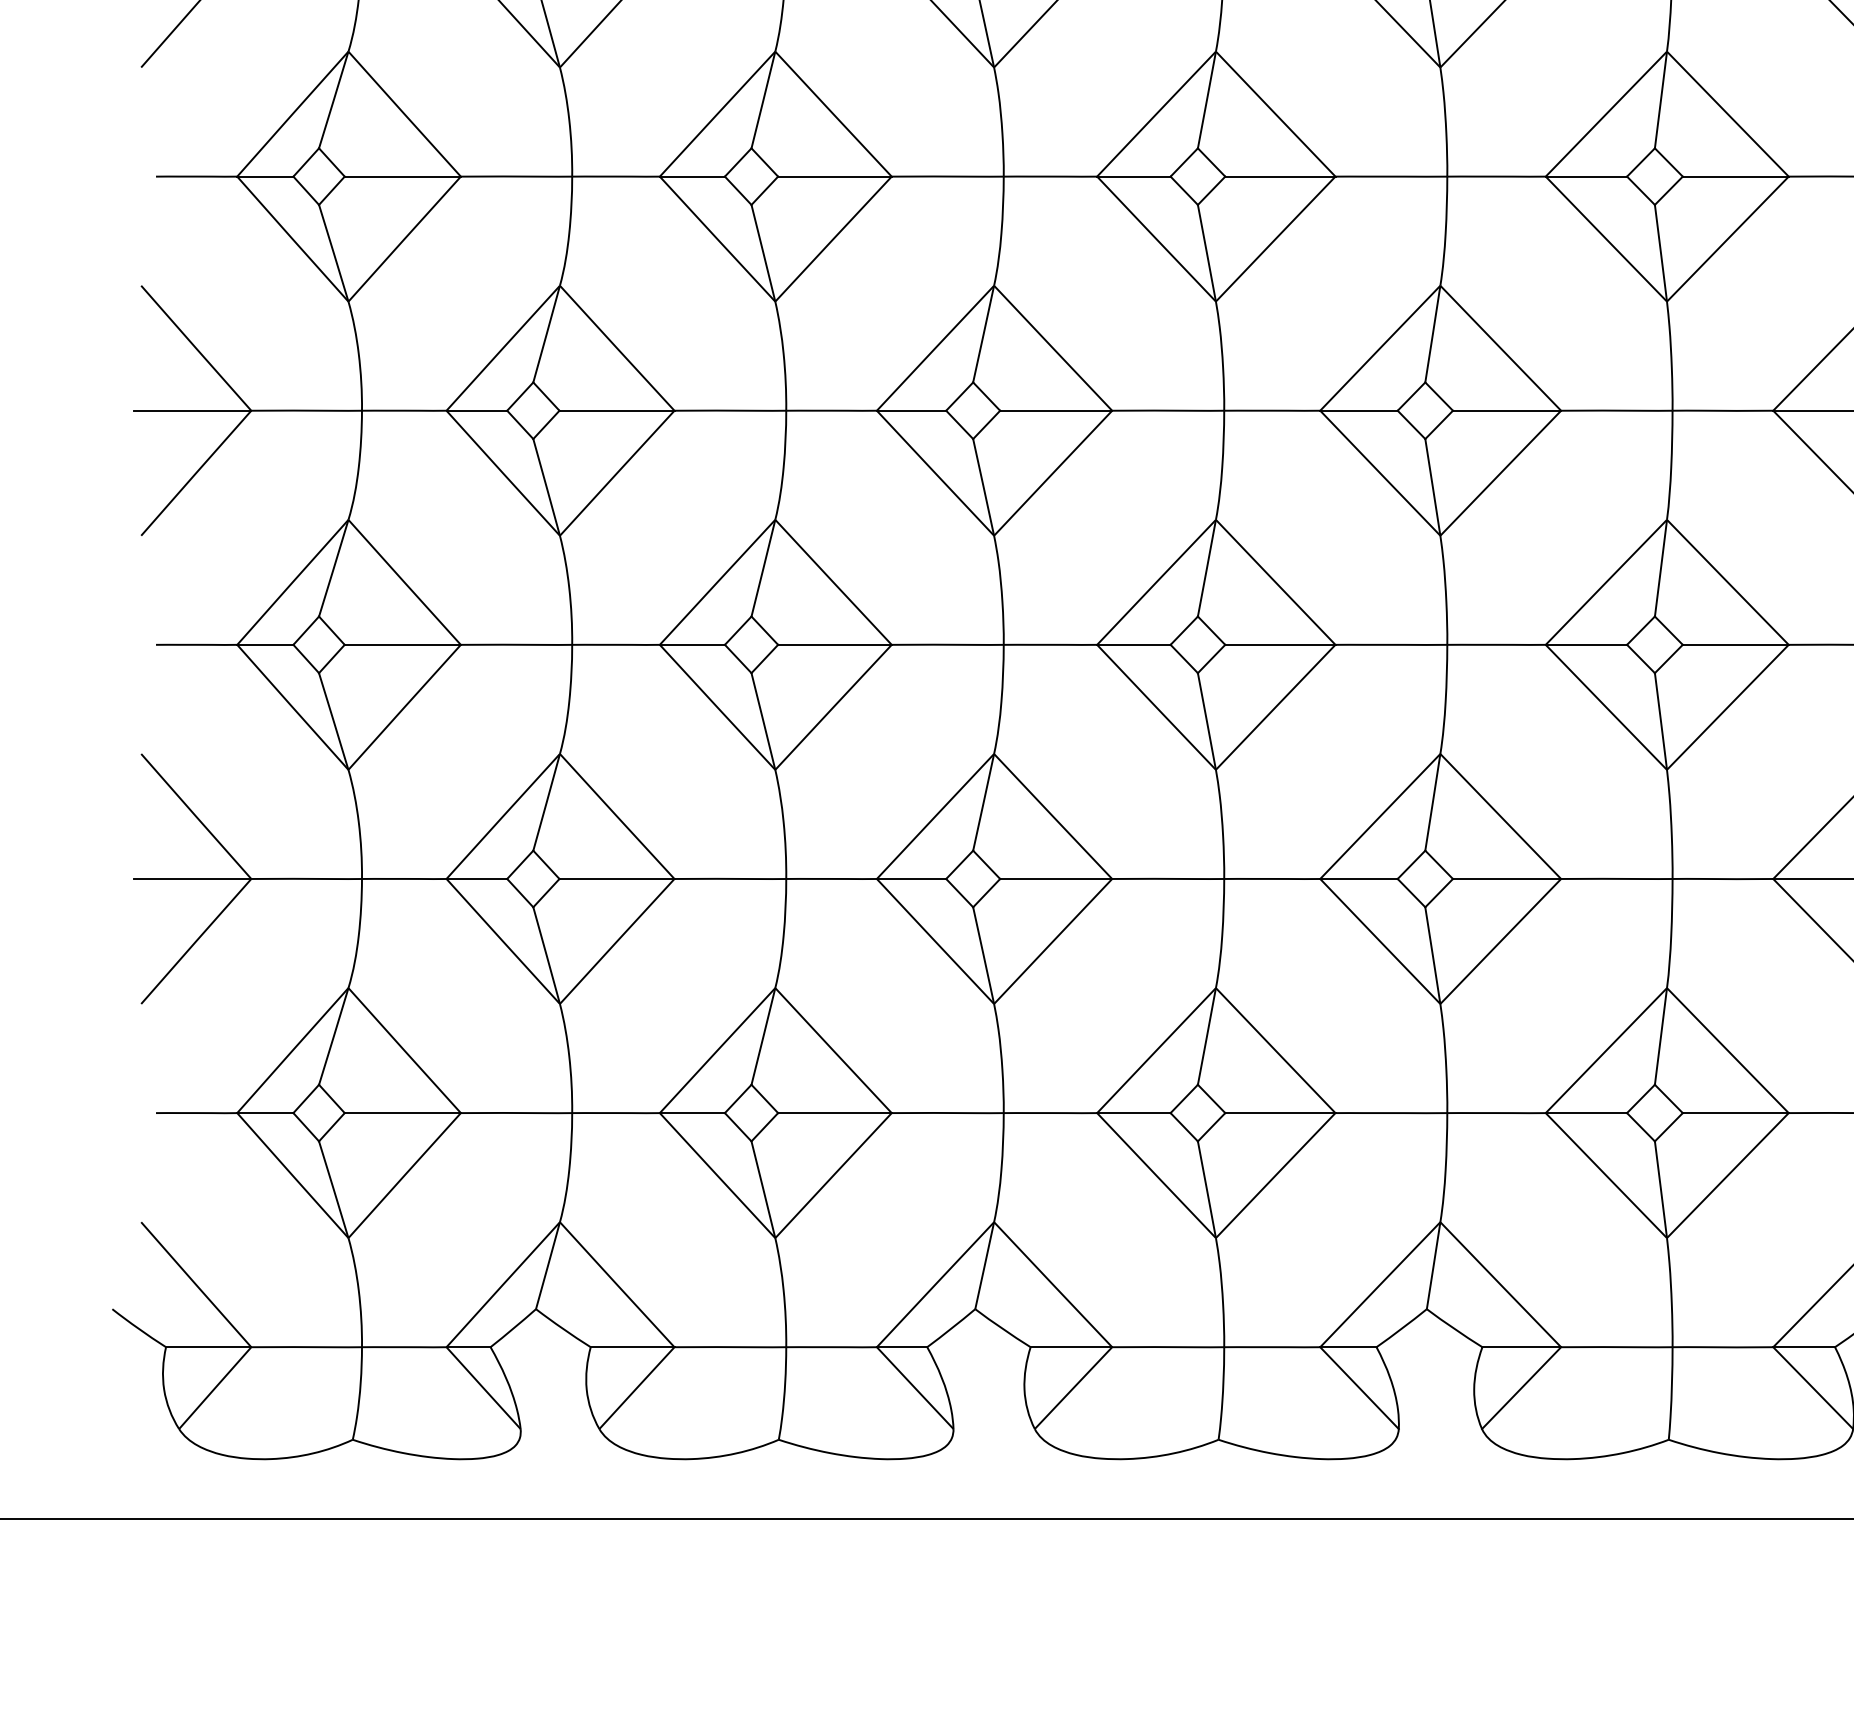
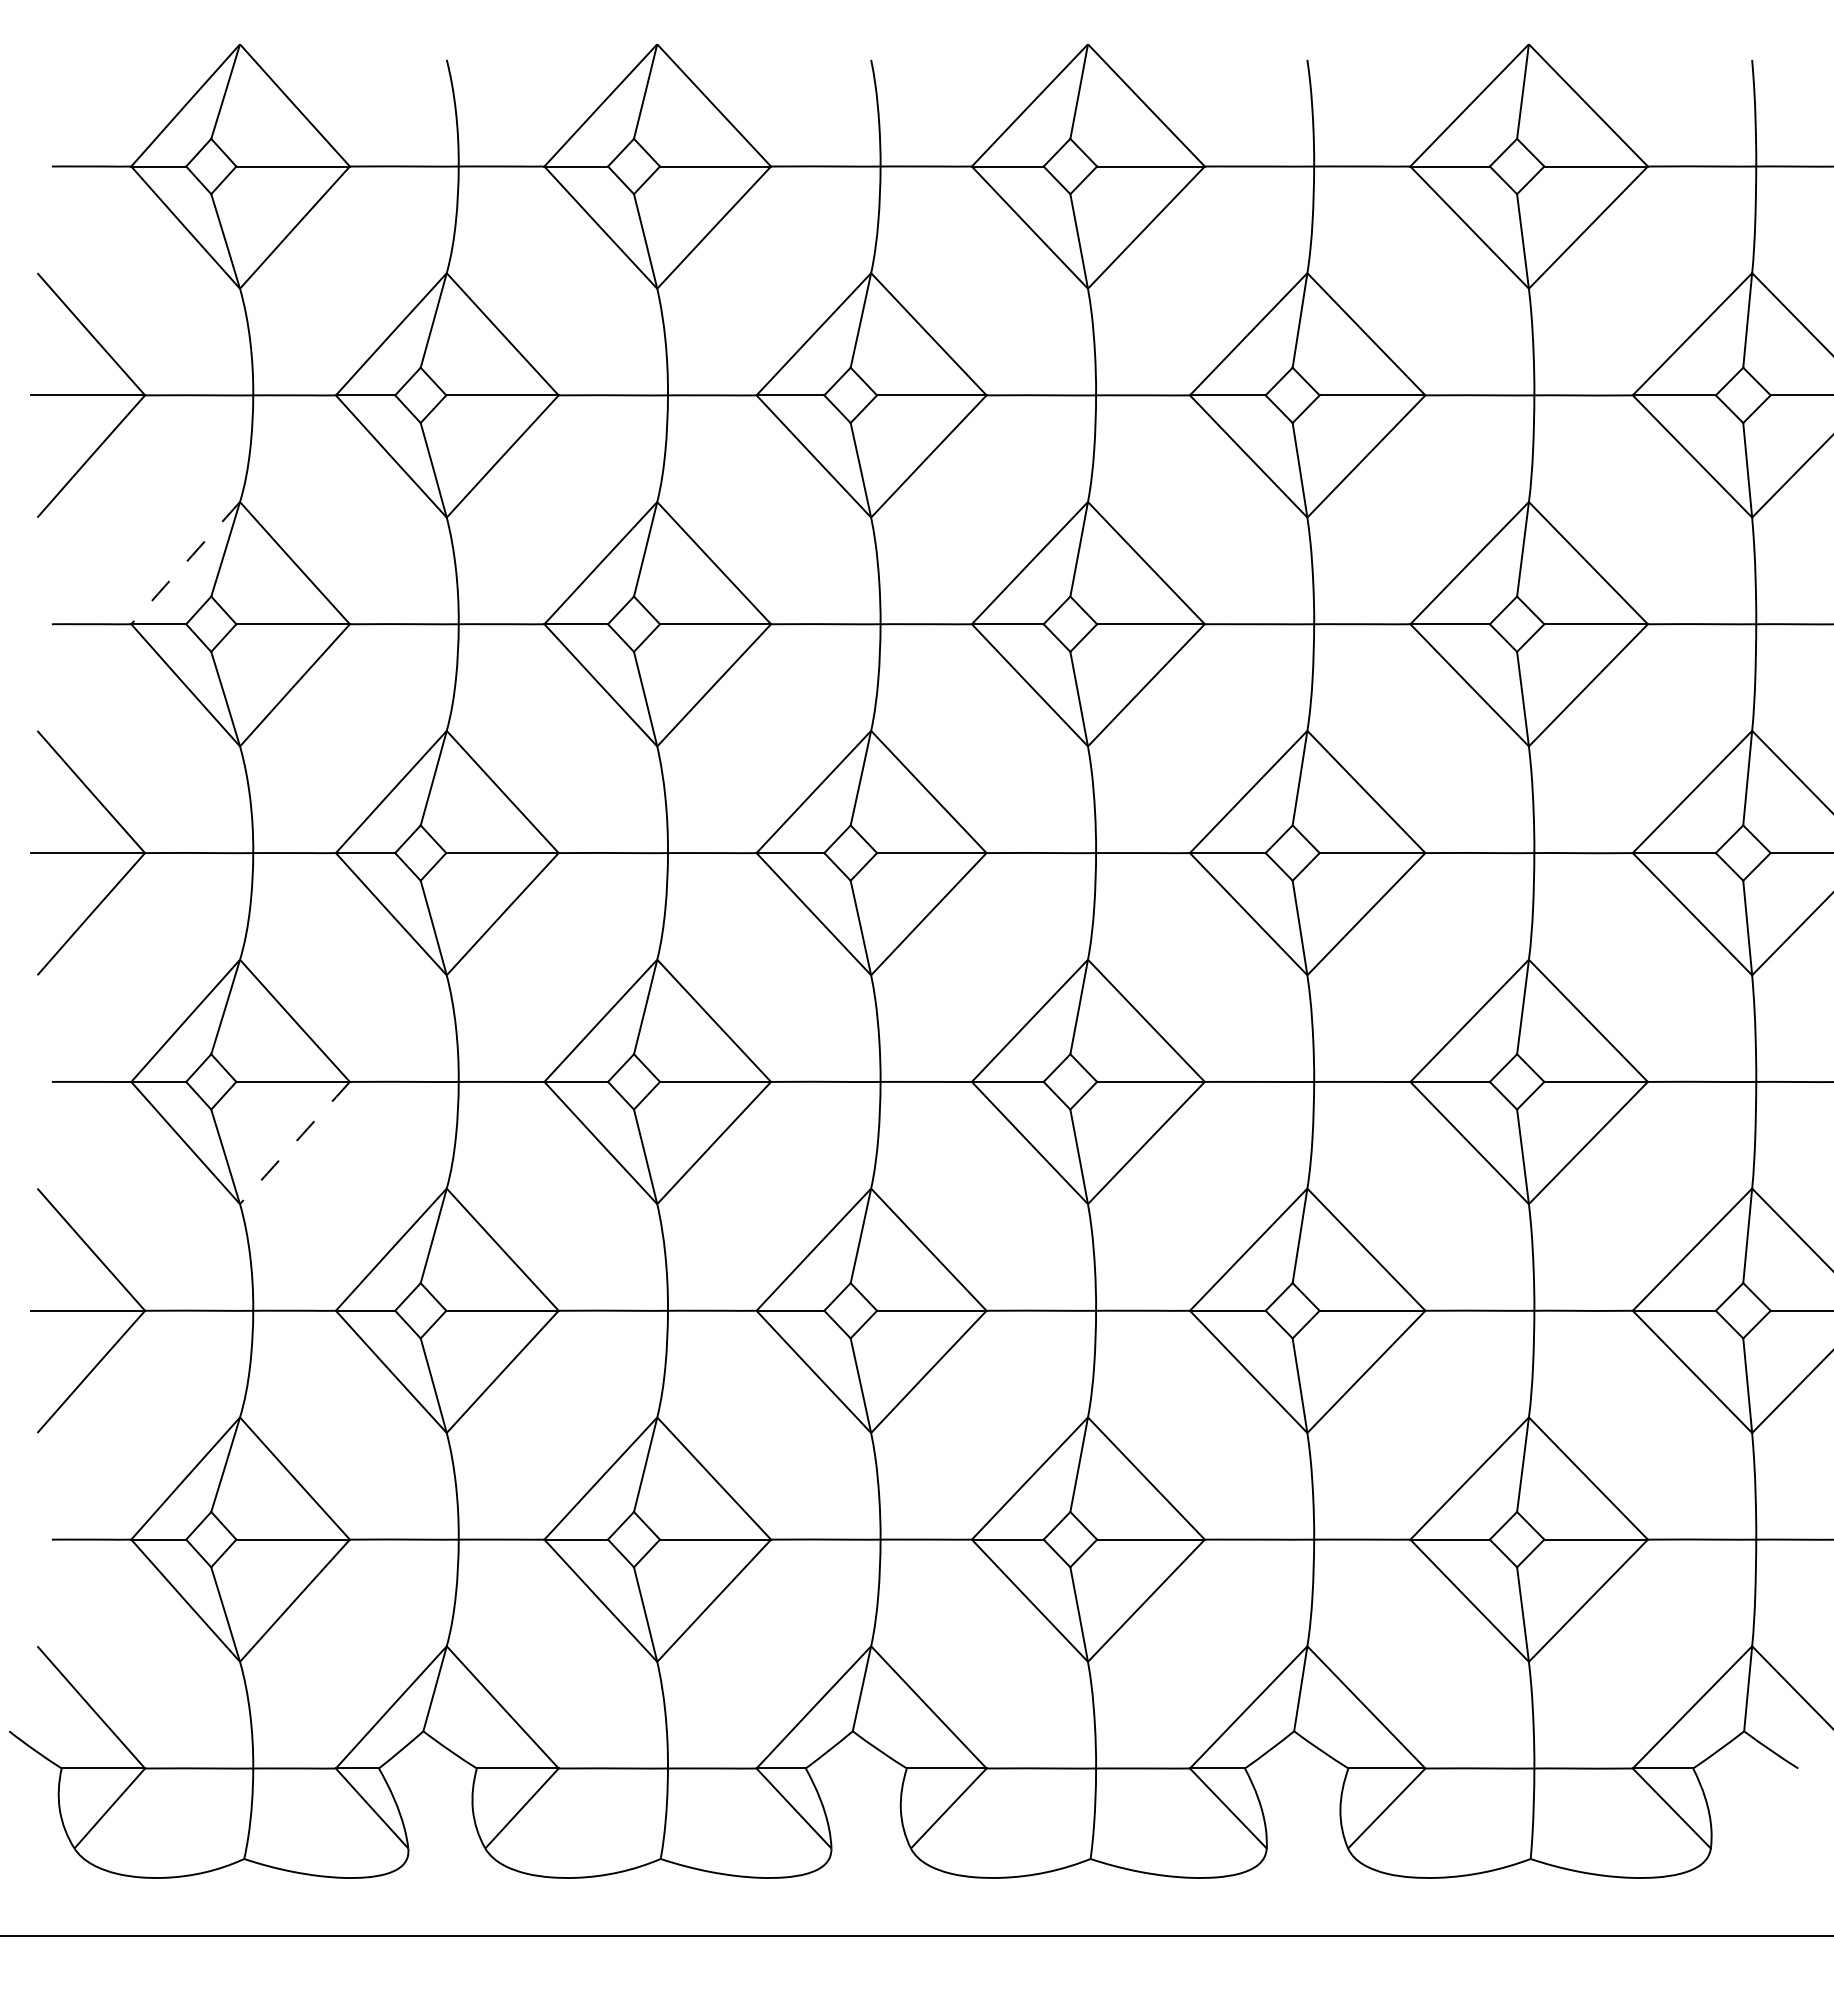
arc: (292, 114) -> (185, 563), solid -> dashed
arc: (404, 706) -> (294, 1142), solid -> dashed

